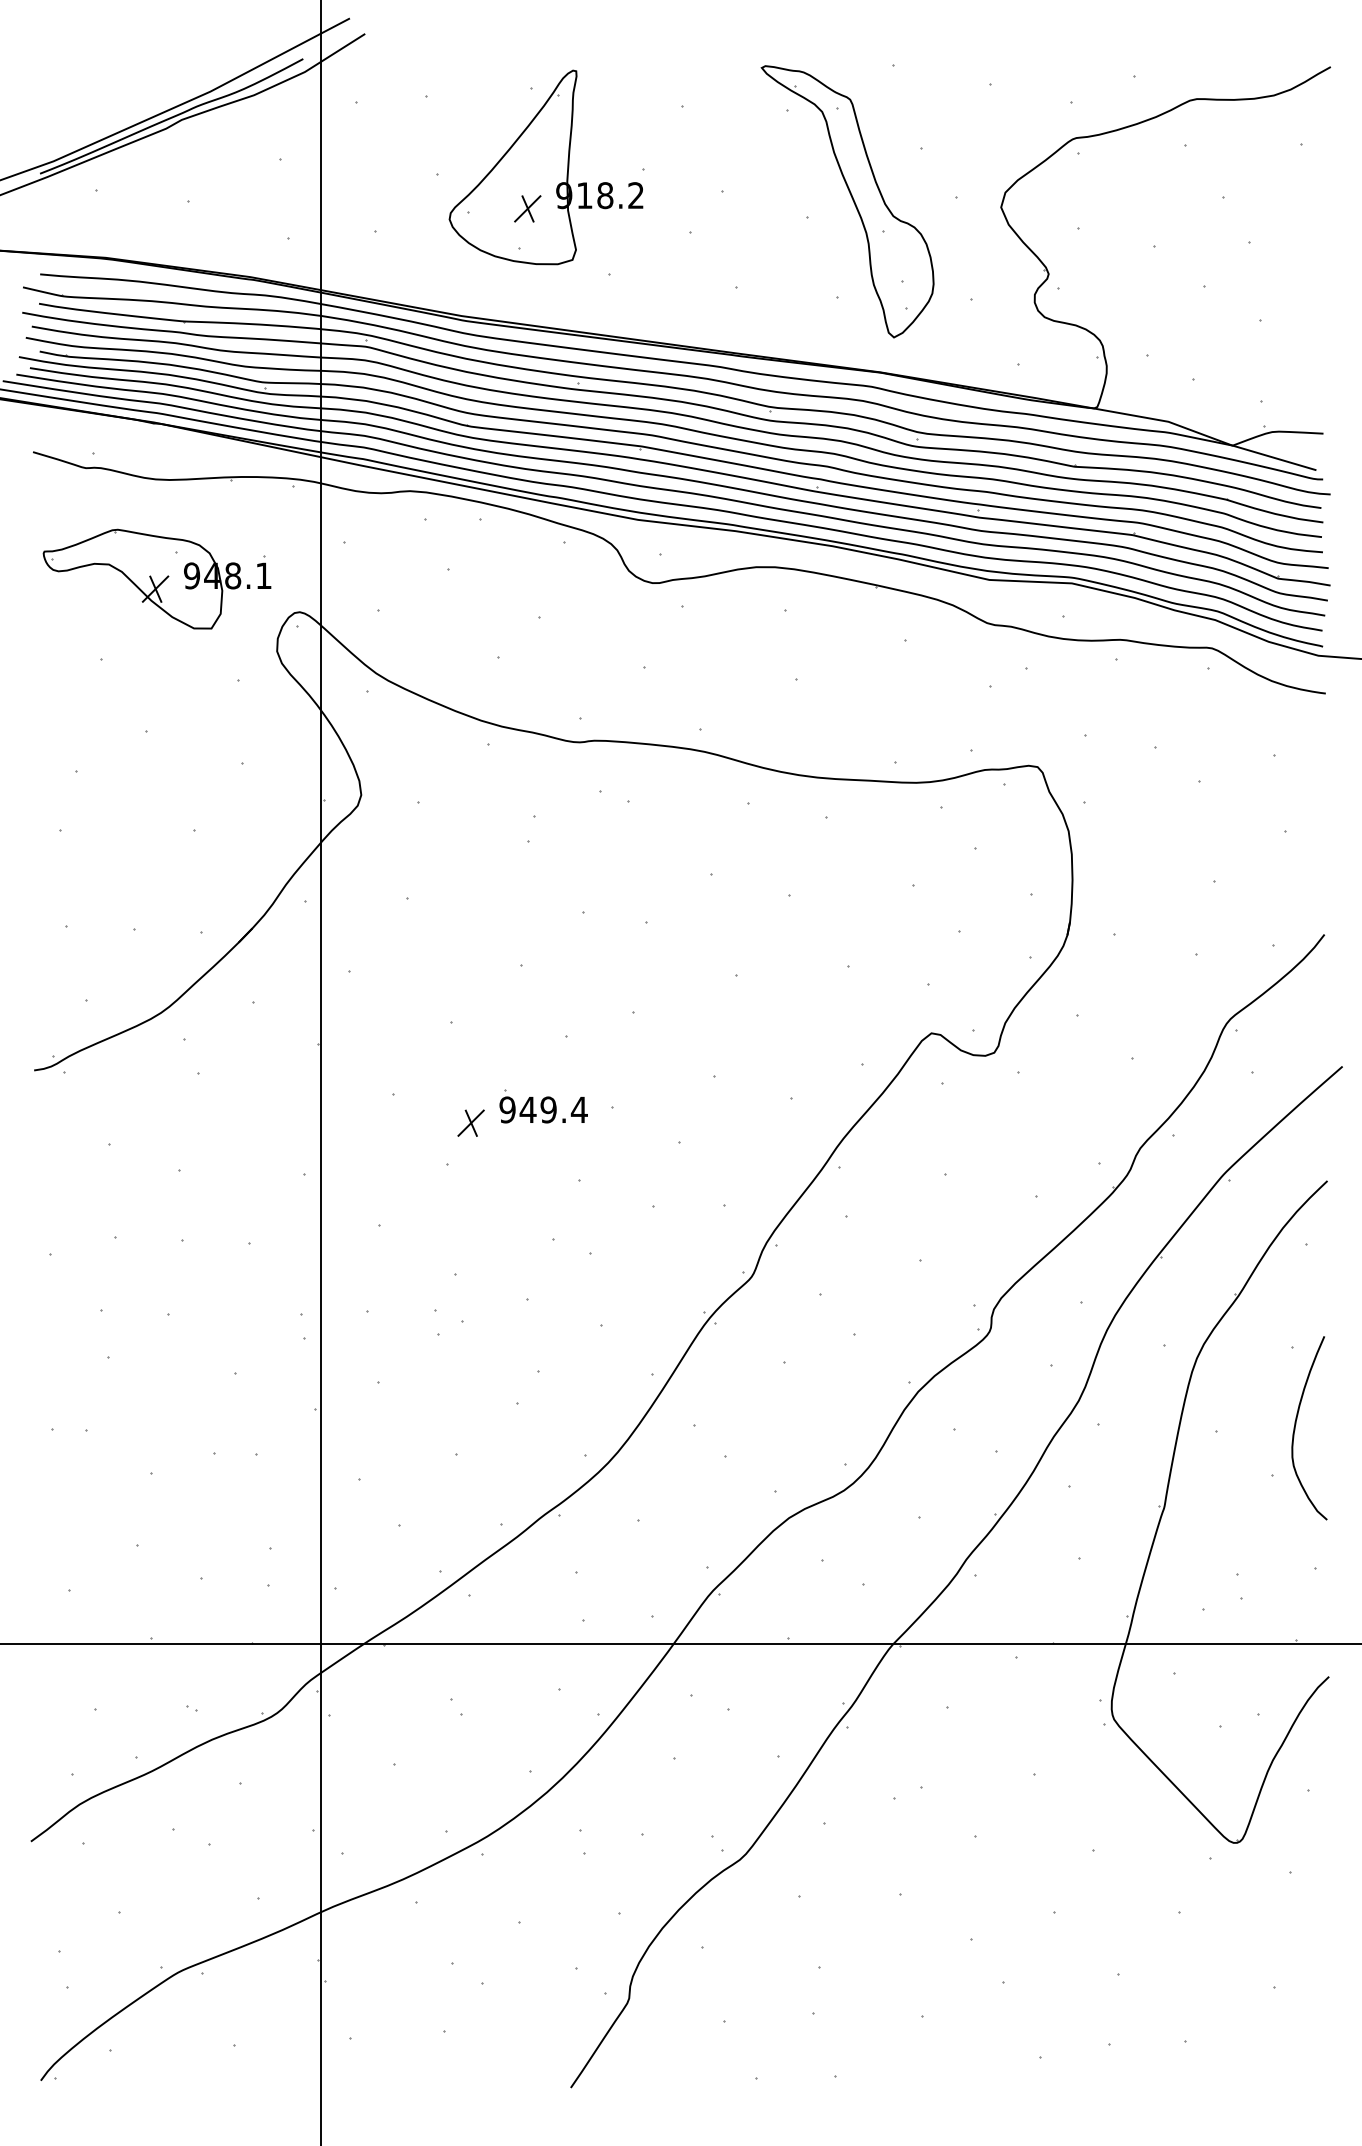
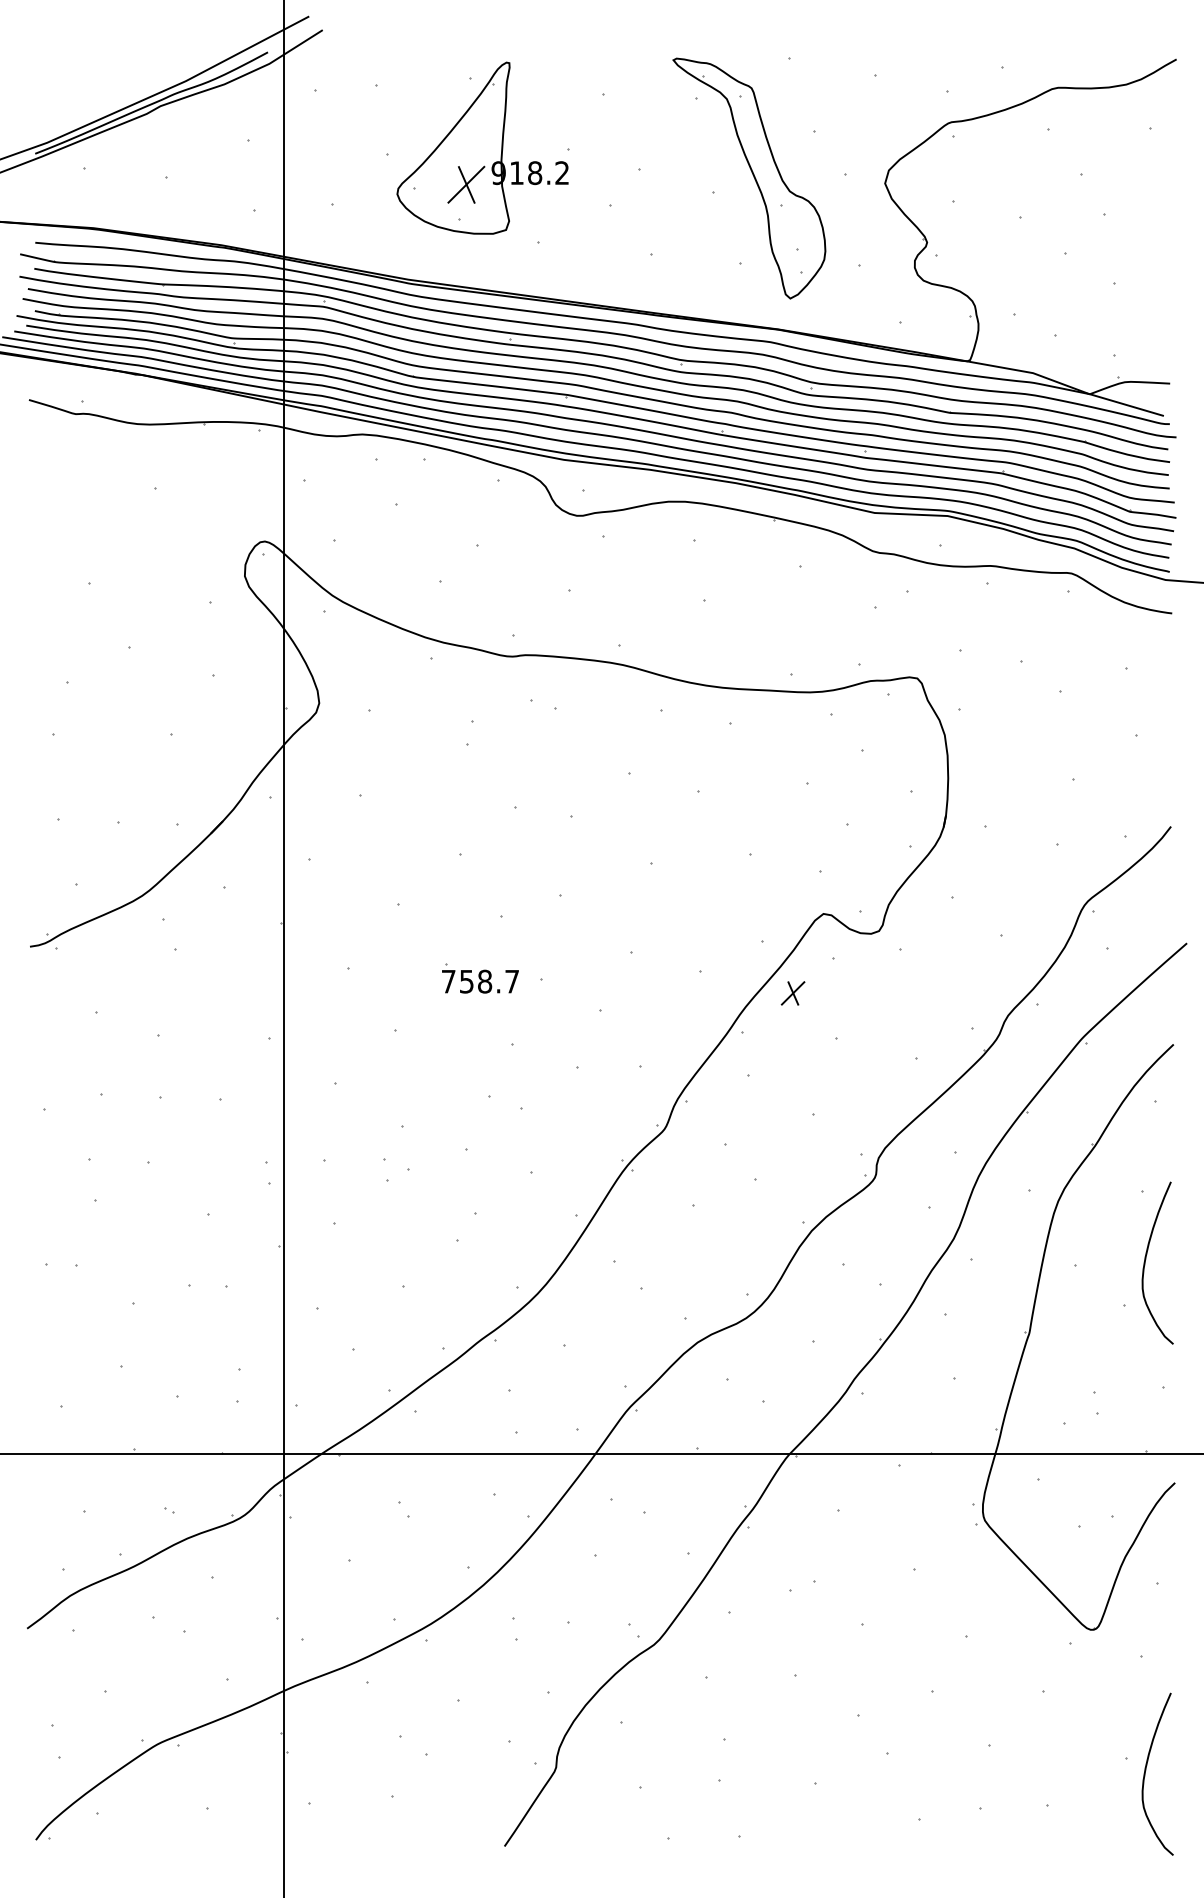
part: (527, 208) -> (466, 184), size x1.6
part: (156, 578) -> (138, 511), removed
text: (543, 1109) -> (480, 981), 949.4 -> 758.7
part: (470, 1122) -> (792, 992), moved
curve: (1296, 2002) -> (1146, 1770), added

